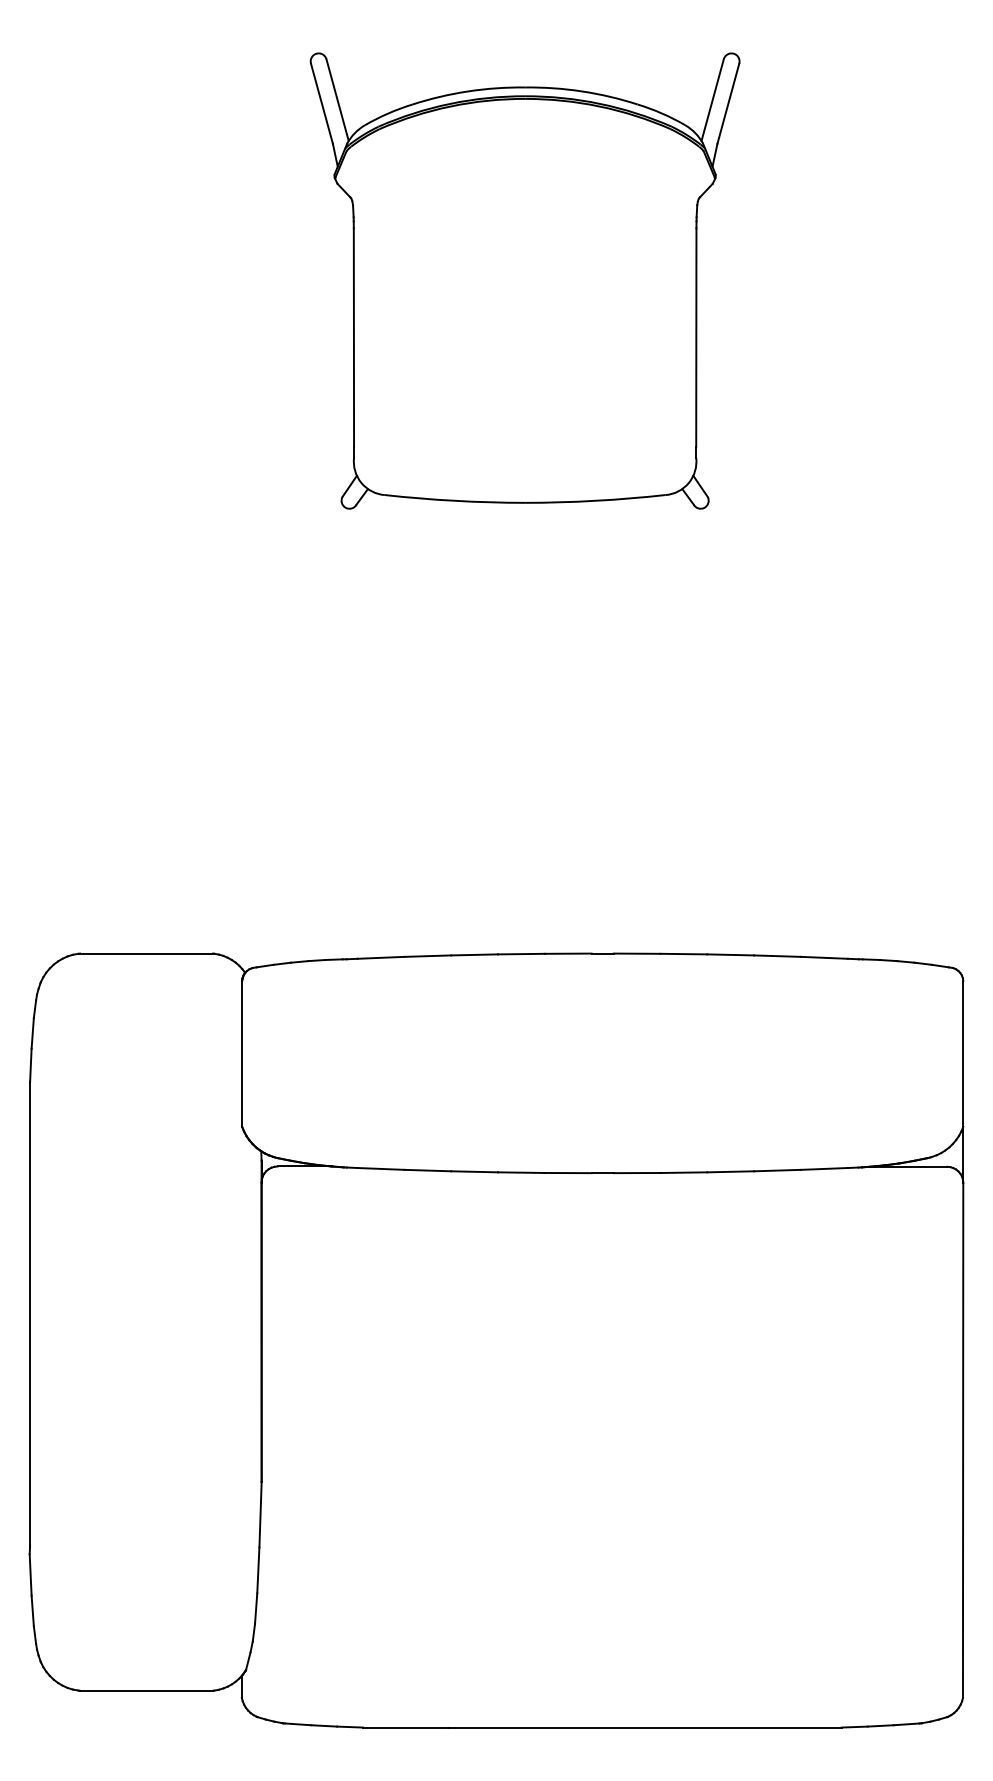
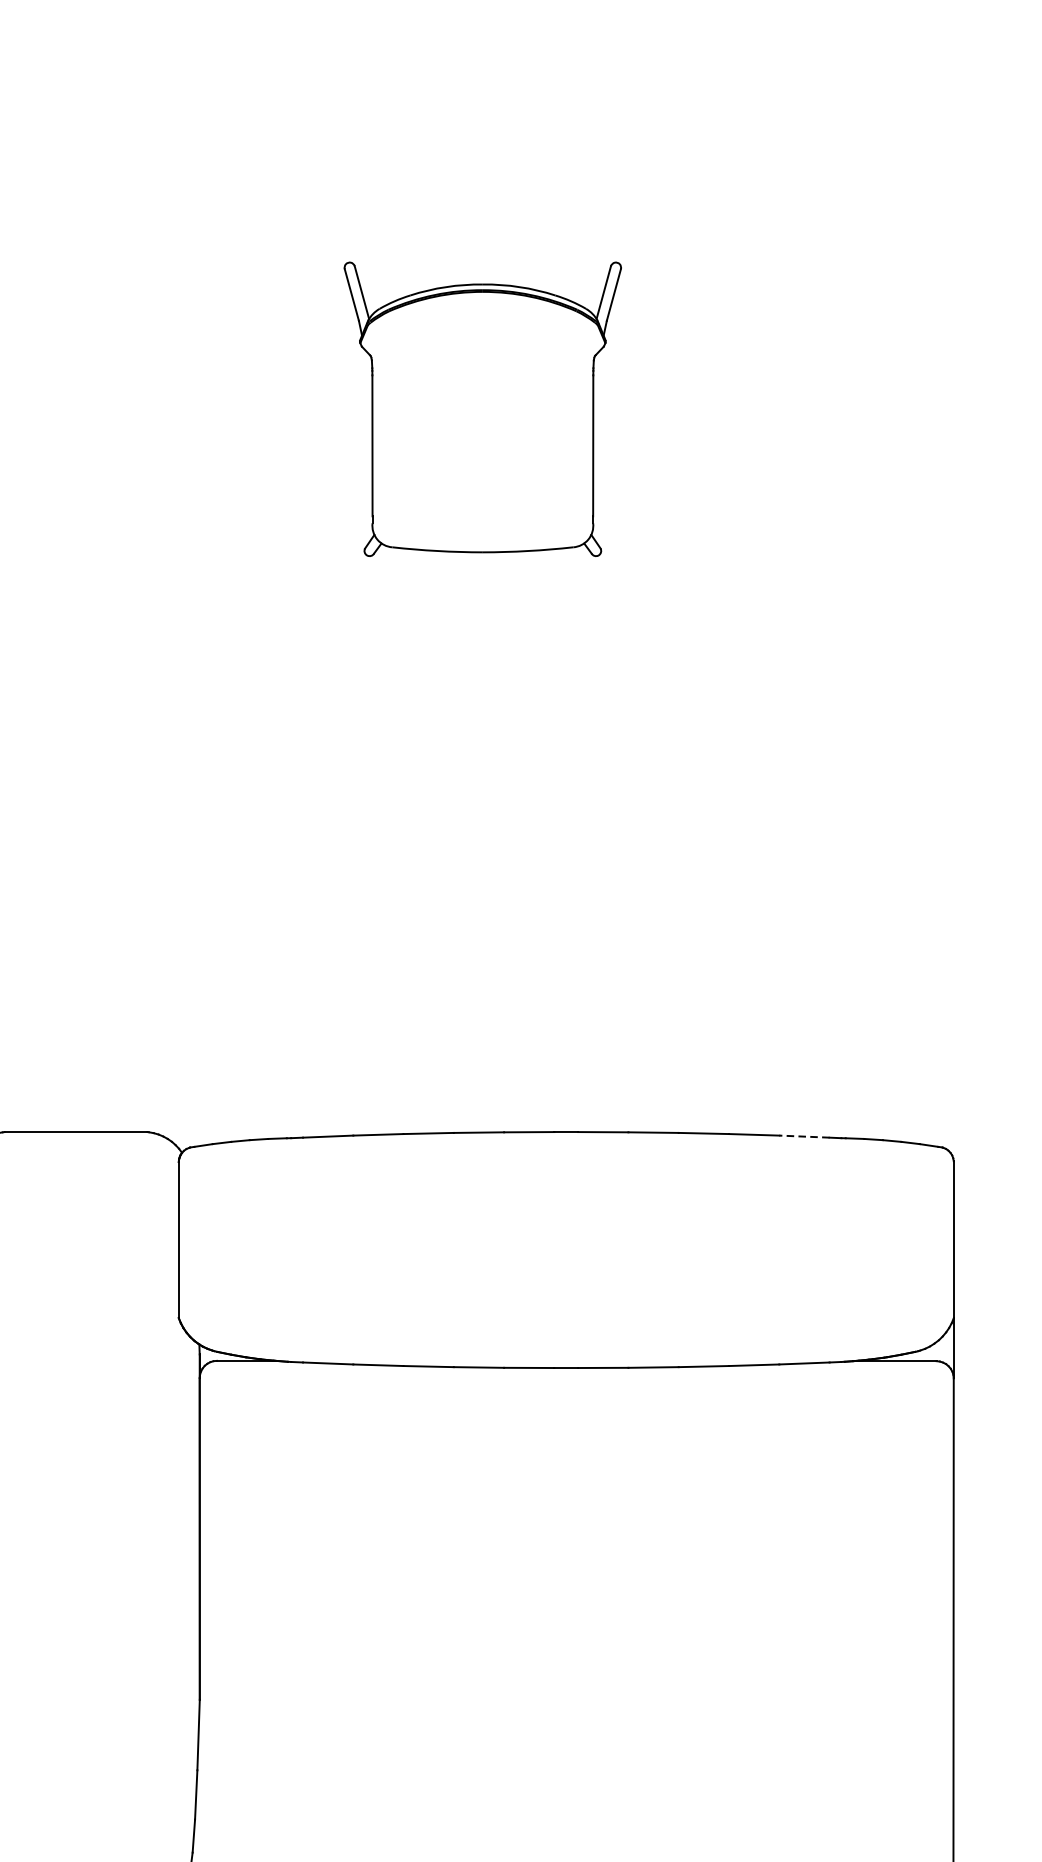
part: (524, 280) -> (482, 408), size x0.6
line: (823, 957) -> (803, 1136), solid -> dashed

